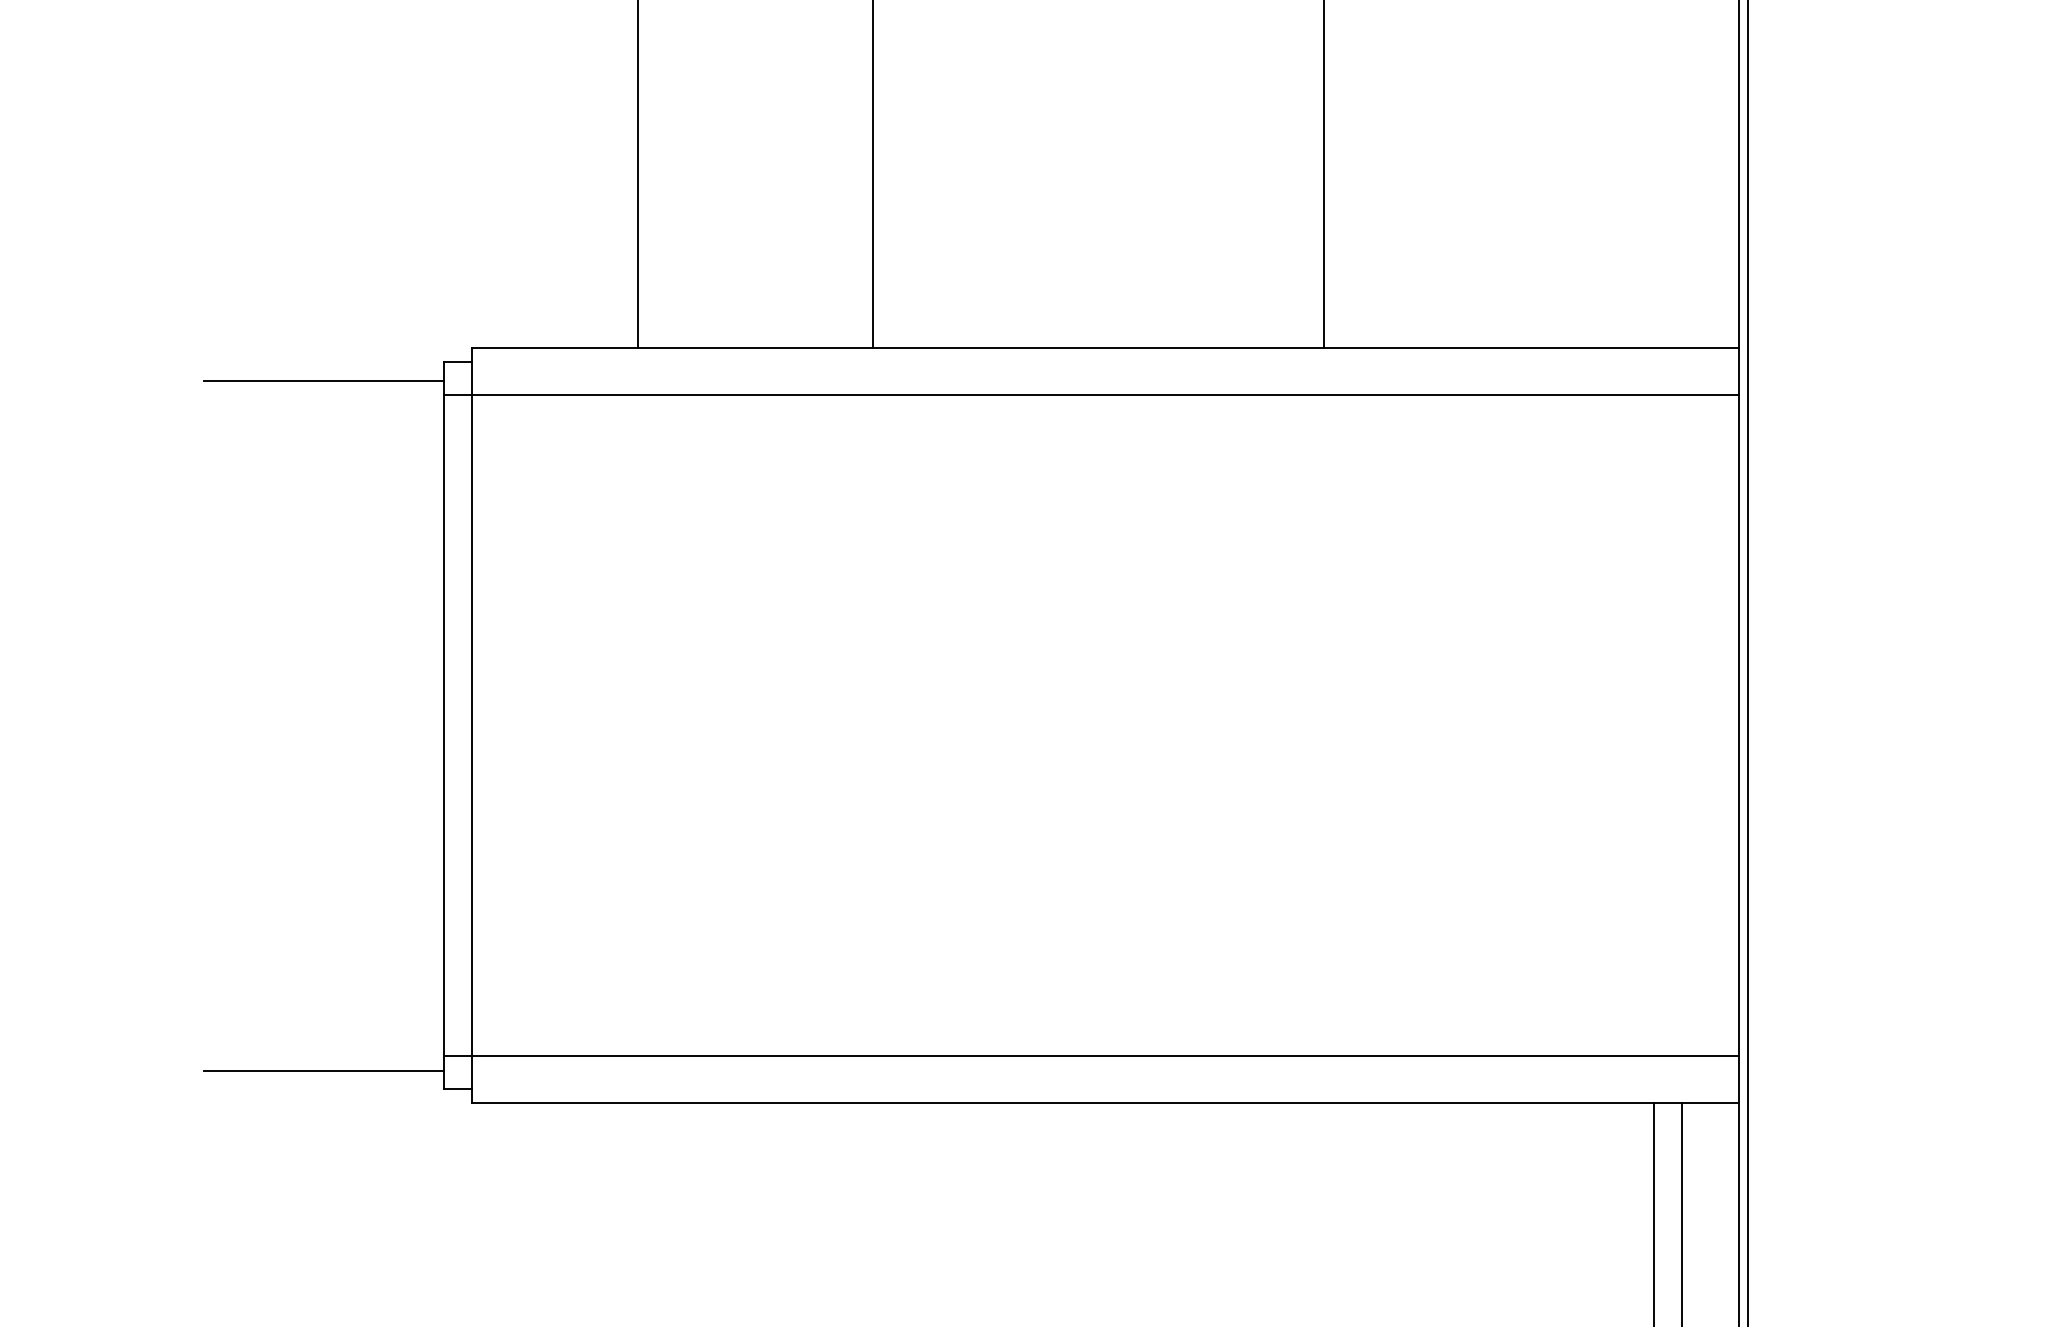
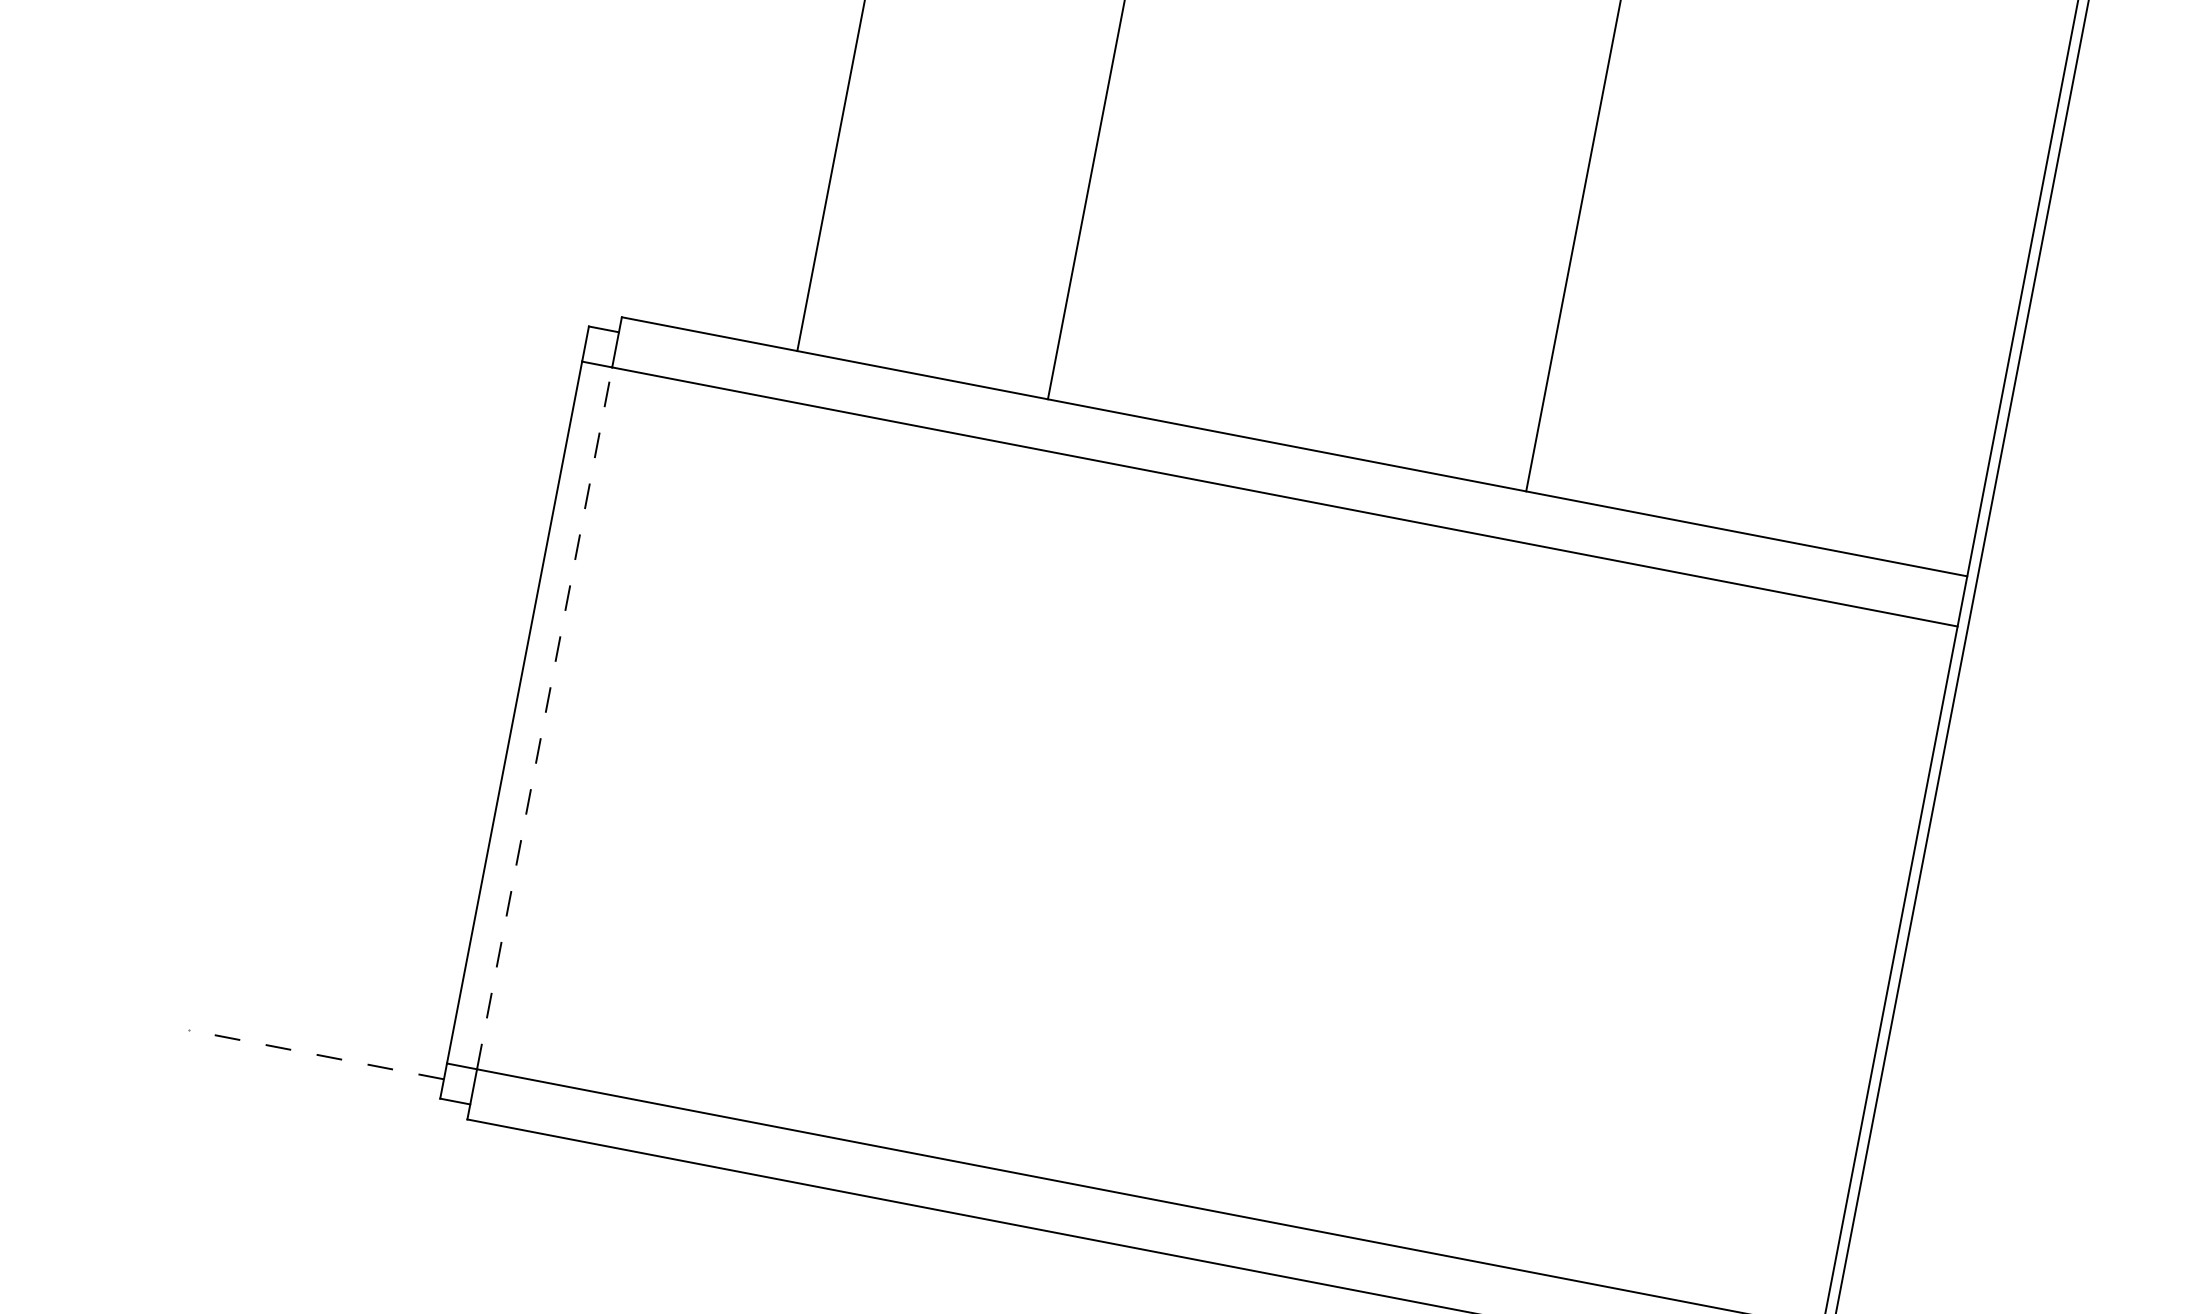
line: (324, 380) -> (458, 321), removed
line: (472, 725) -> (544, 718), solid -> dashed
line: (324, 1070) -> (316, 1054), solid -> dashed

